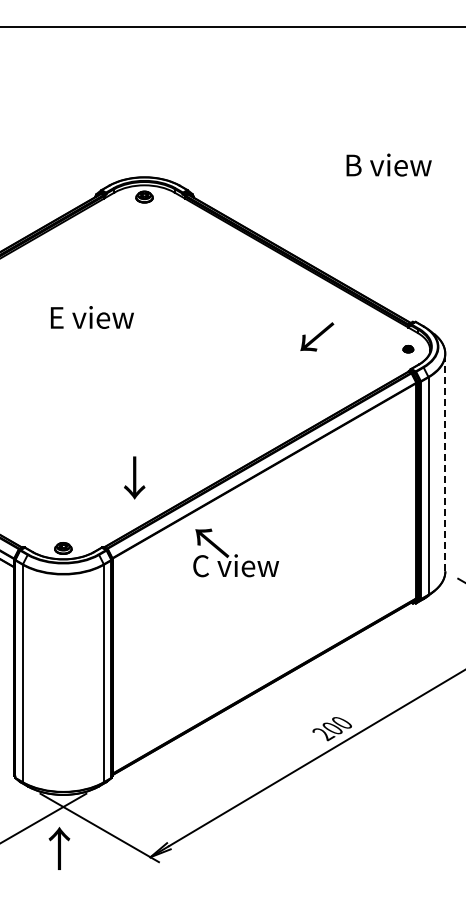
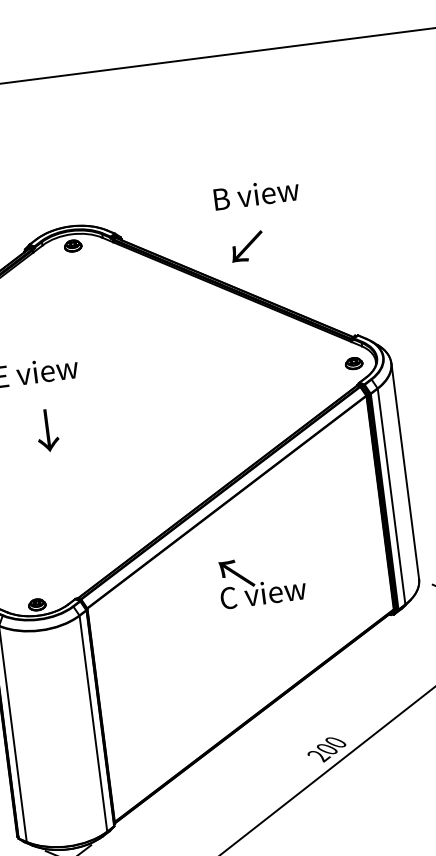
text: (388, 164) -> (255, 193), moved
text: (317, 336) -> (247, 246), moved
part: (408, 348) -> (354, 362), size x1.67
line: (445, 462) -> (405, 471), dashed -> solid
text: (134, 477) -> (47, 430), moved
text: (236, 552) -> (262, 580), moved

